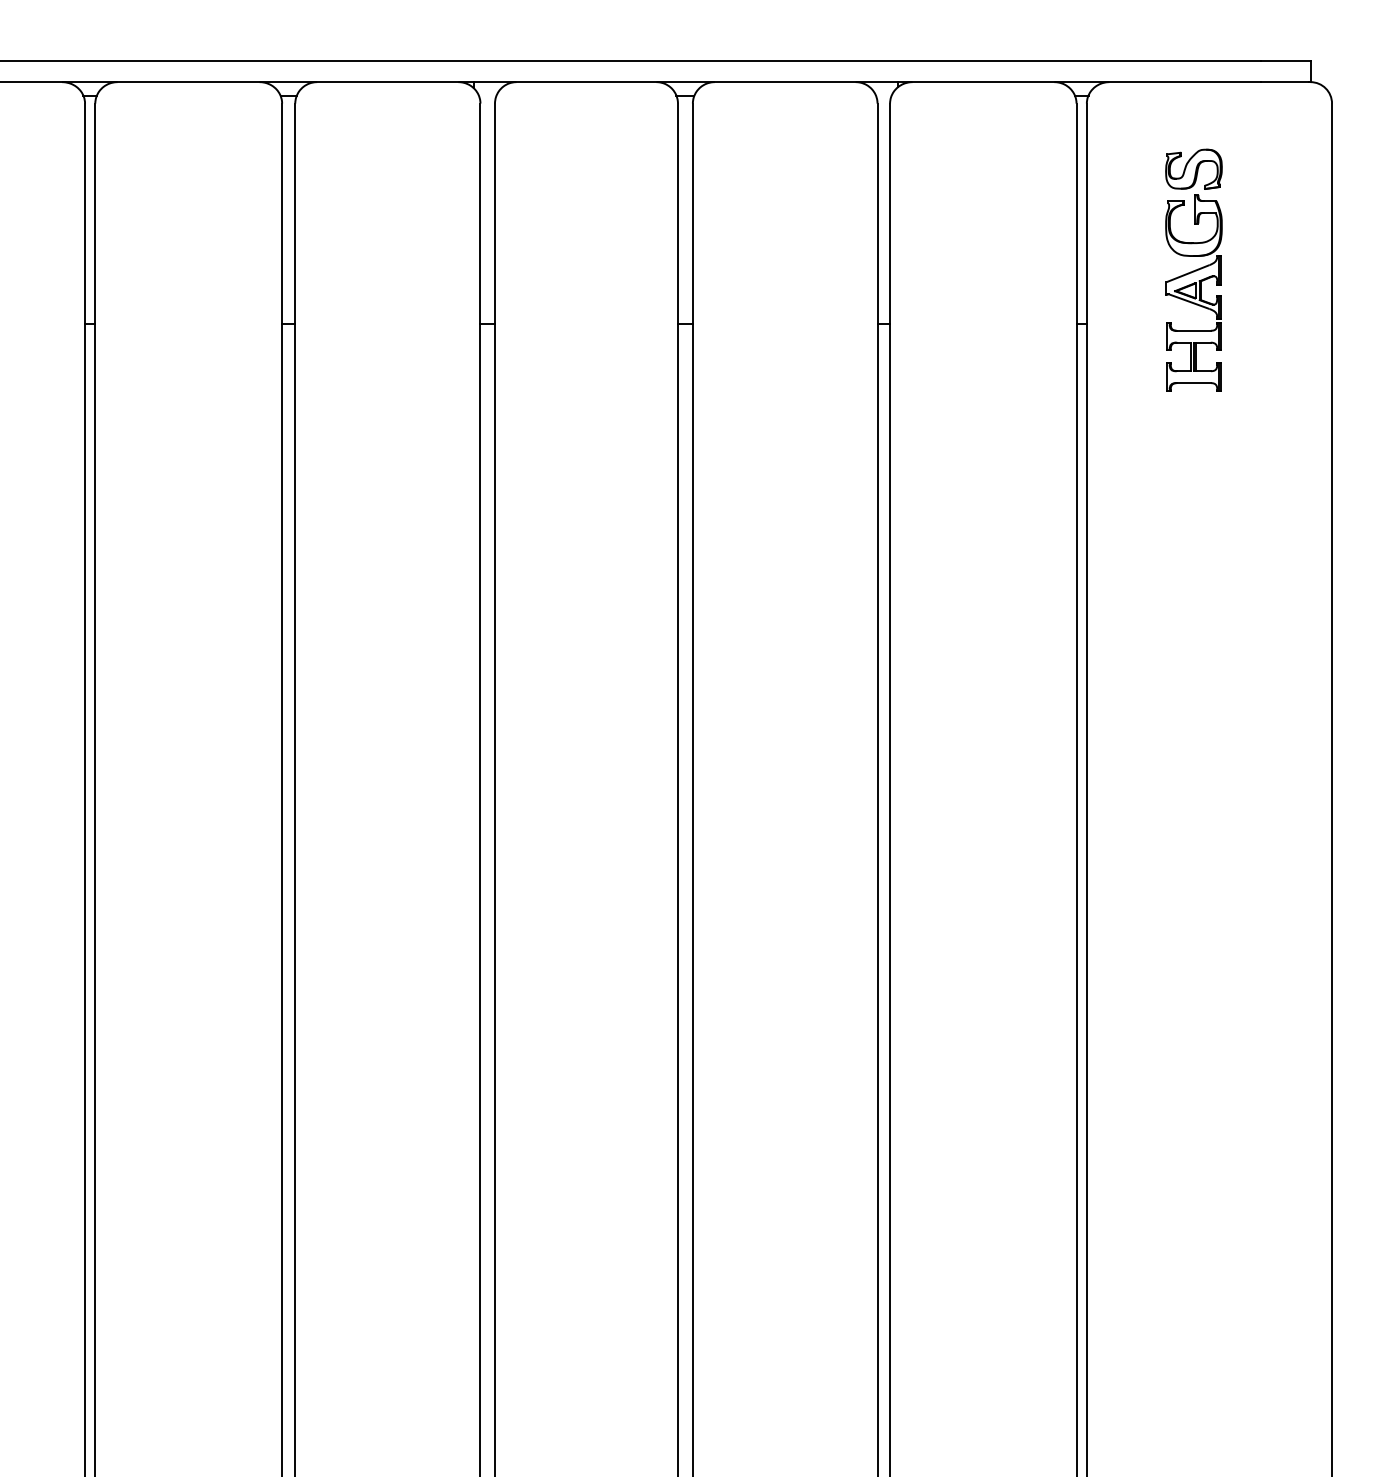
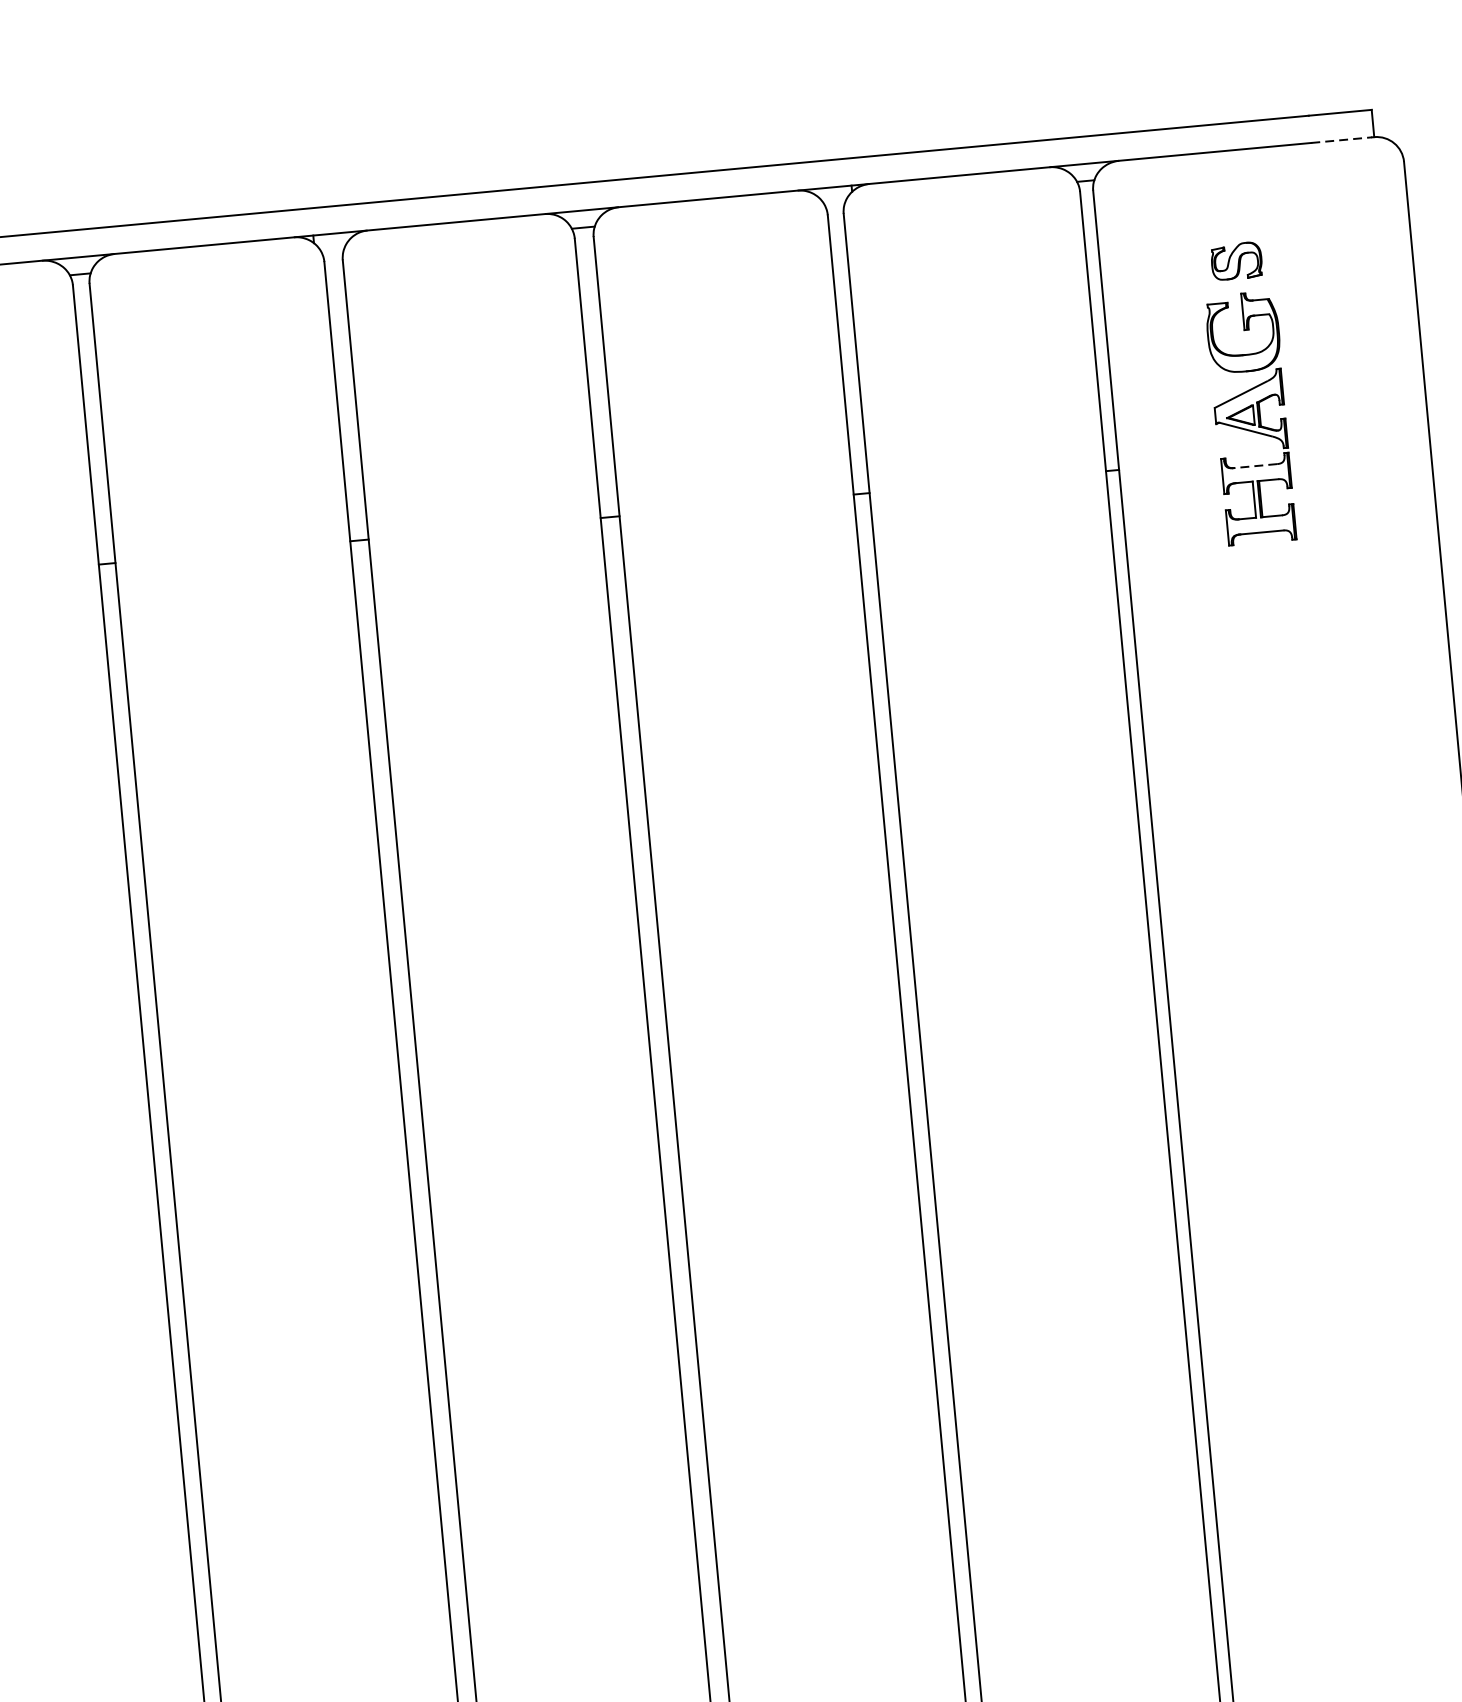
line: (1284, 82) -> (1341, 140), solid -> dashed
part: (1193, 168) -> (1236, 260), size x0.7
line: (1193, 330) -> (1255, 465), solid -> dashed

